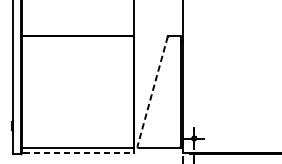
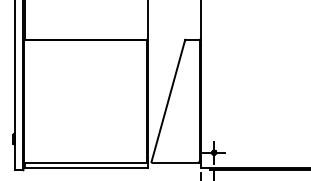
line: (152, 91) -> (168, 101), dashed -> solid
line: (78, 152) -> (86, 168), dashed -> solid

